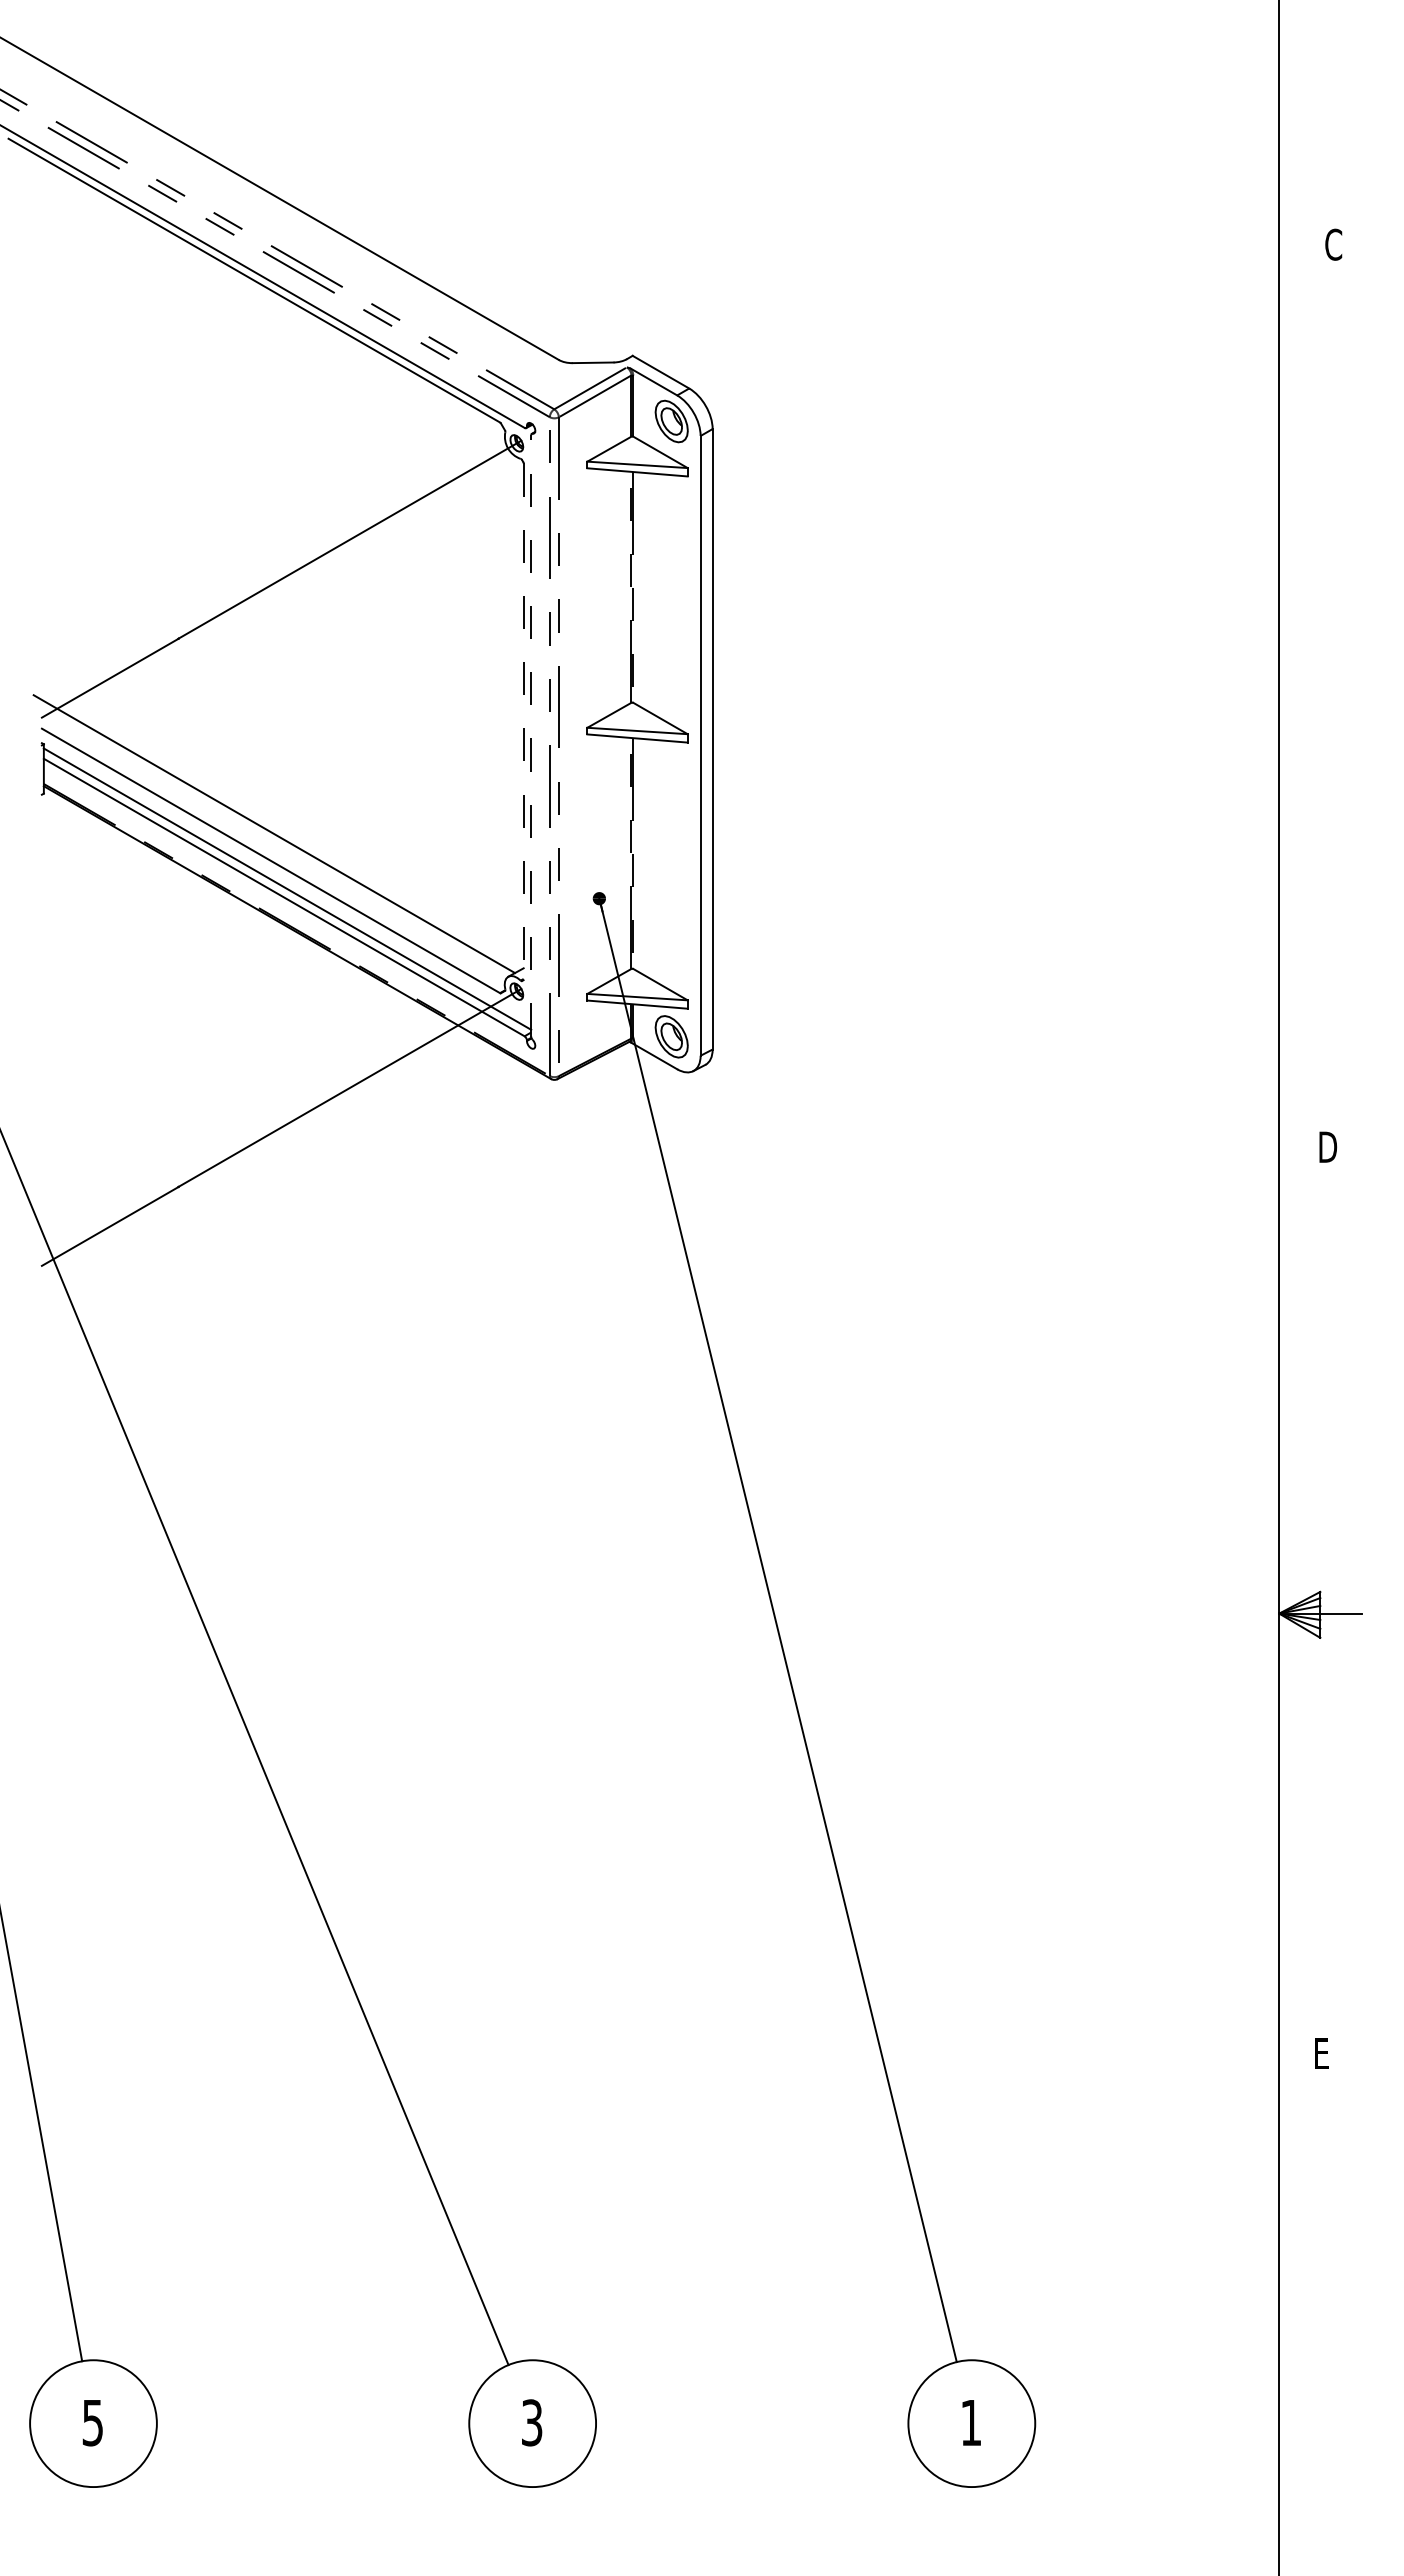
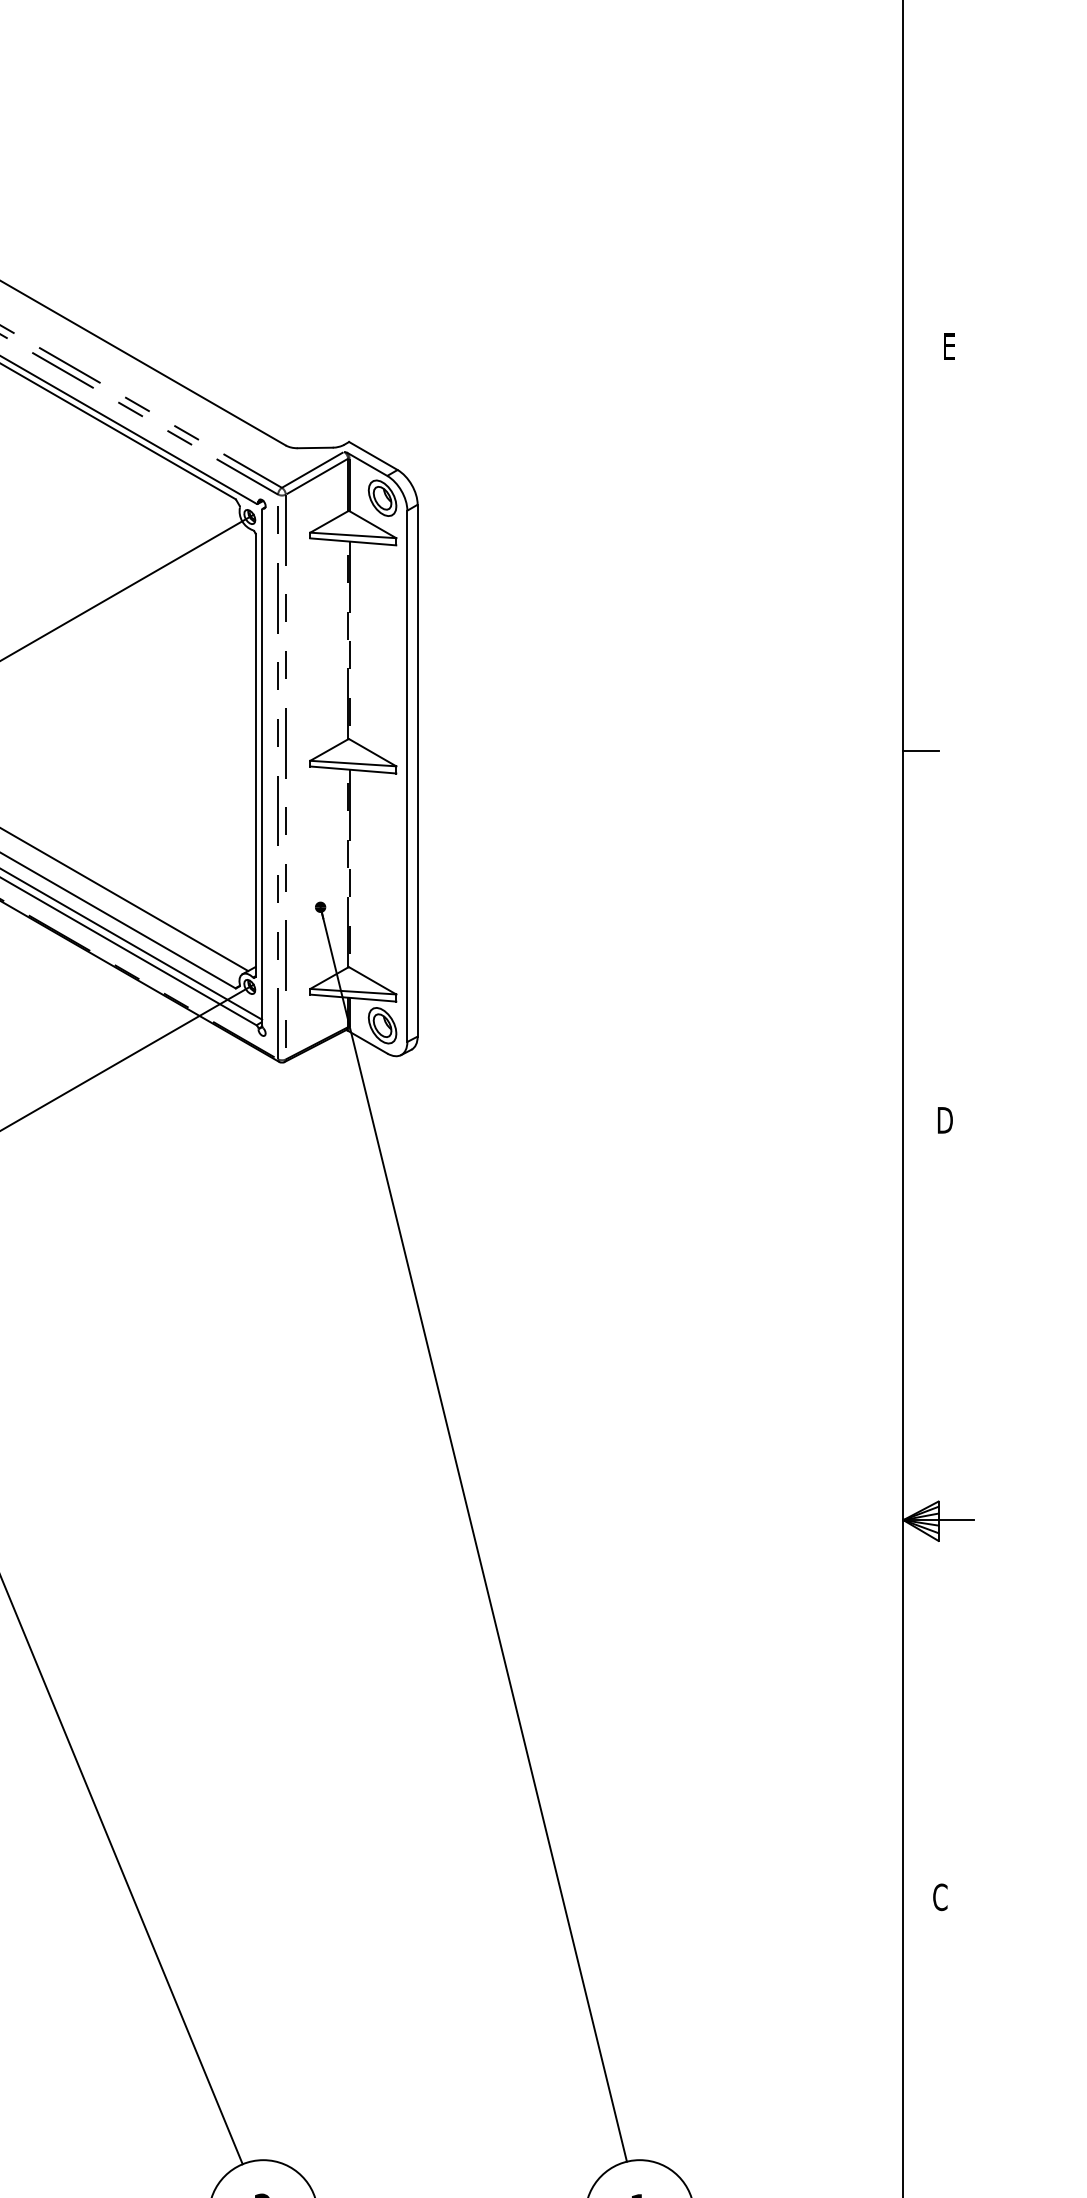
text: (1333, 244) -> (949, 346), C -> E
line: (1299, 716) -> (920, 751), added
line: (523, 721) -> (255, 755), dashed -> solid
line: (531, 735) -> (262, 767), dashed -> solid
text: (1322, 2053) -> (940, 1897), E -> C

